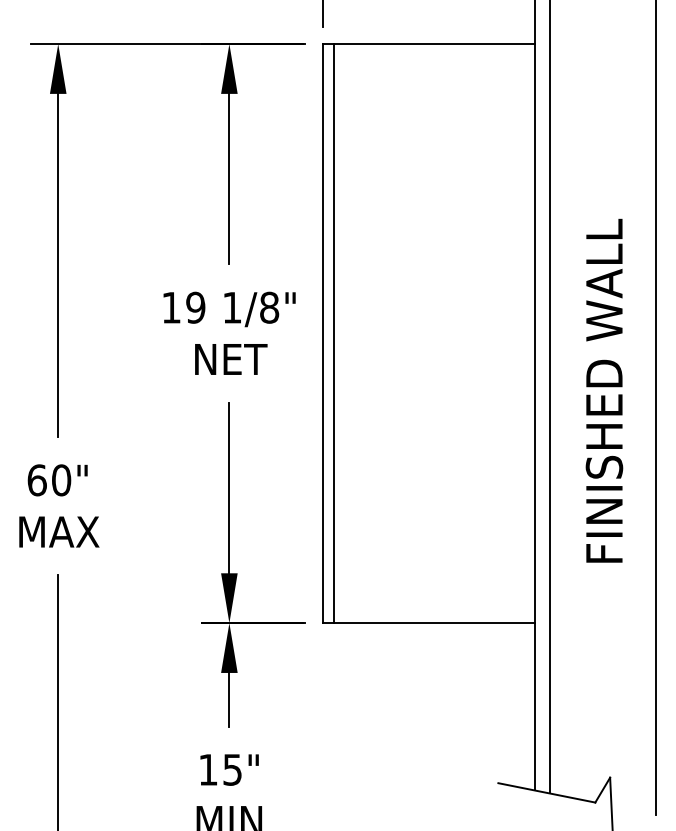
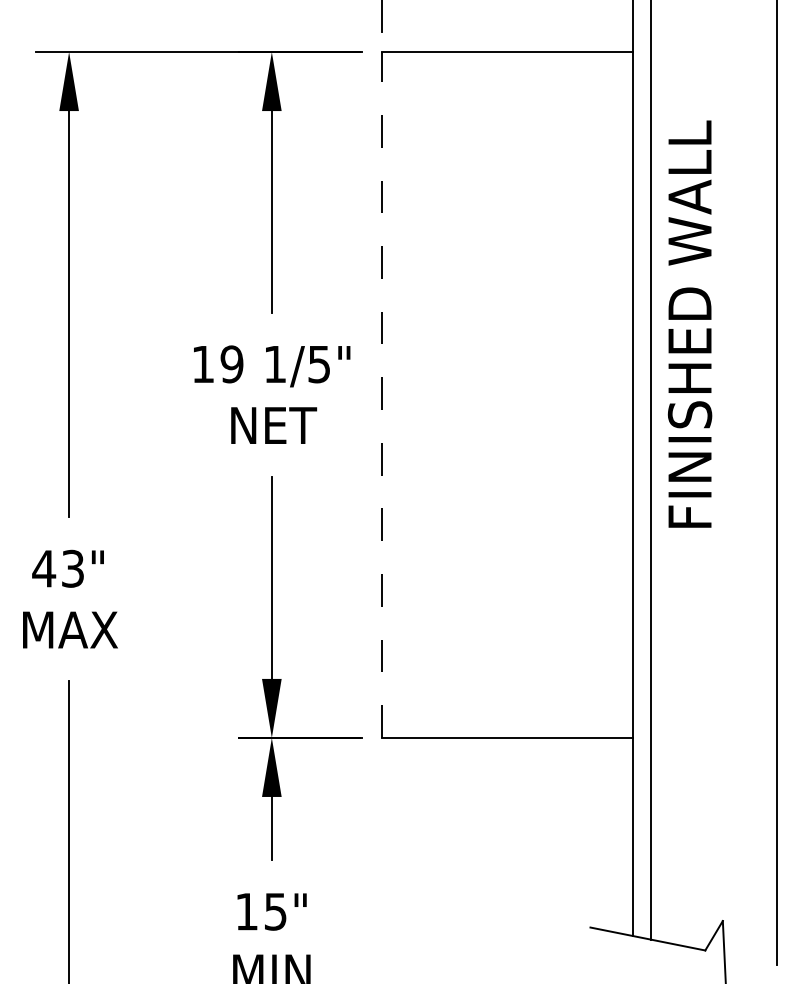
text: (269, 307) -> (319, 364), 1/8" -> 1/5"
line: (322, 333) -> (382, 394), solid -> dashed
line: (333, 333) -> (395, 394), removed
text: (604, 390) -> (690, 323), moved
text: (49, 480) -> (58, 568), 60" -> 43"

